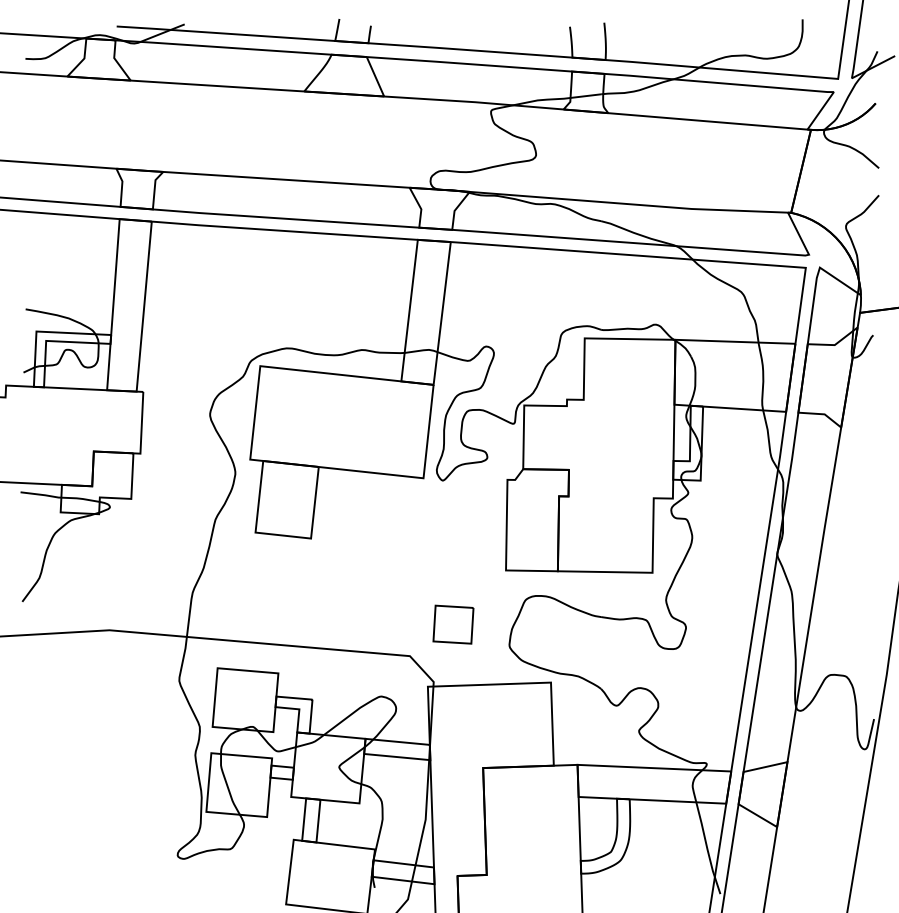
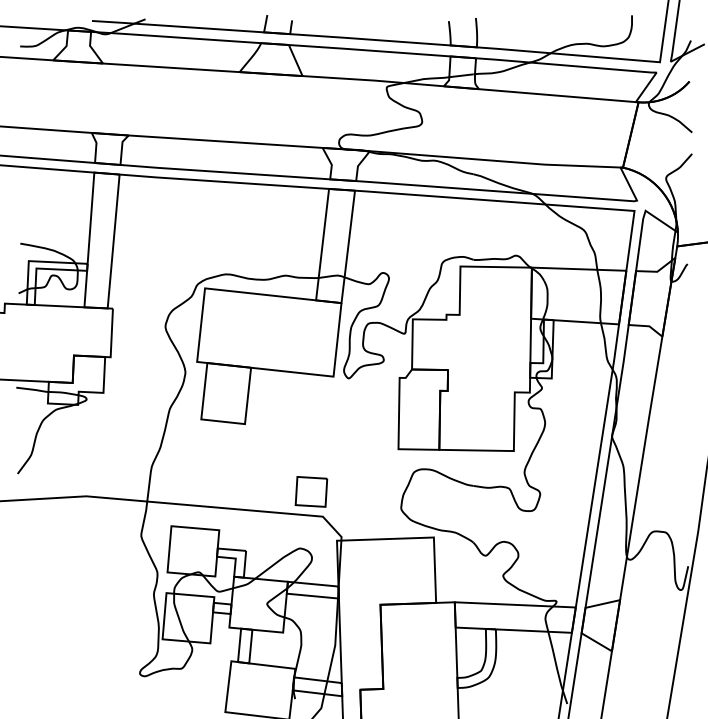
part: (453, 624) -> (311, 491), moved

